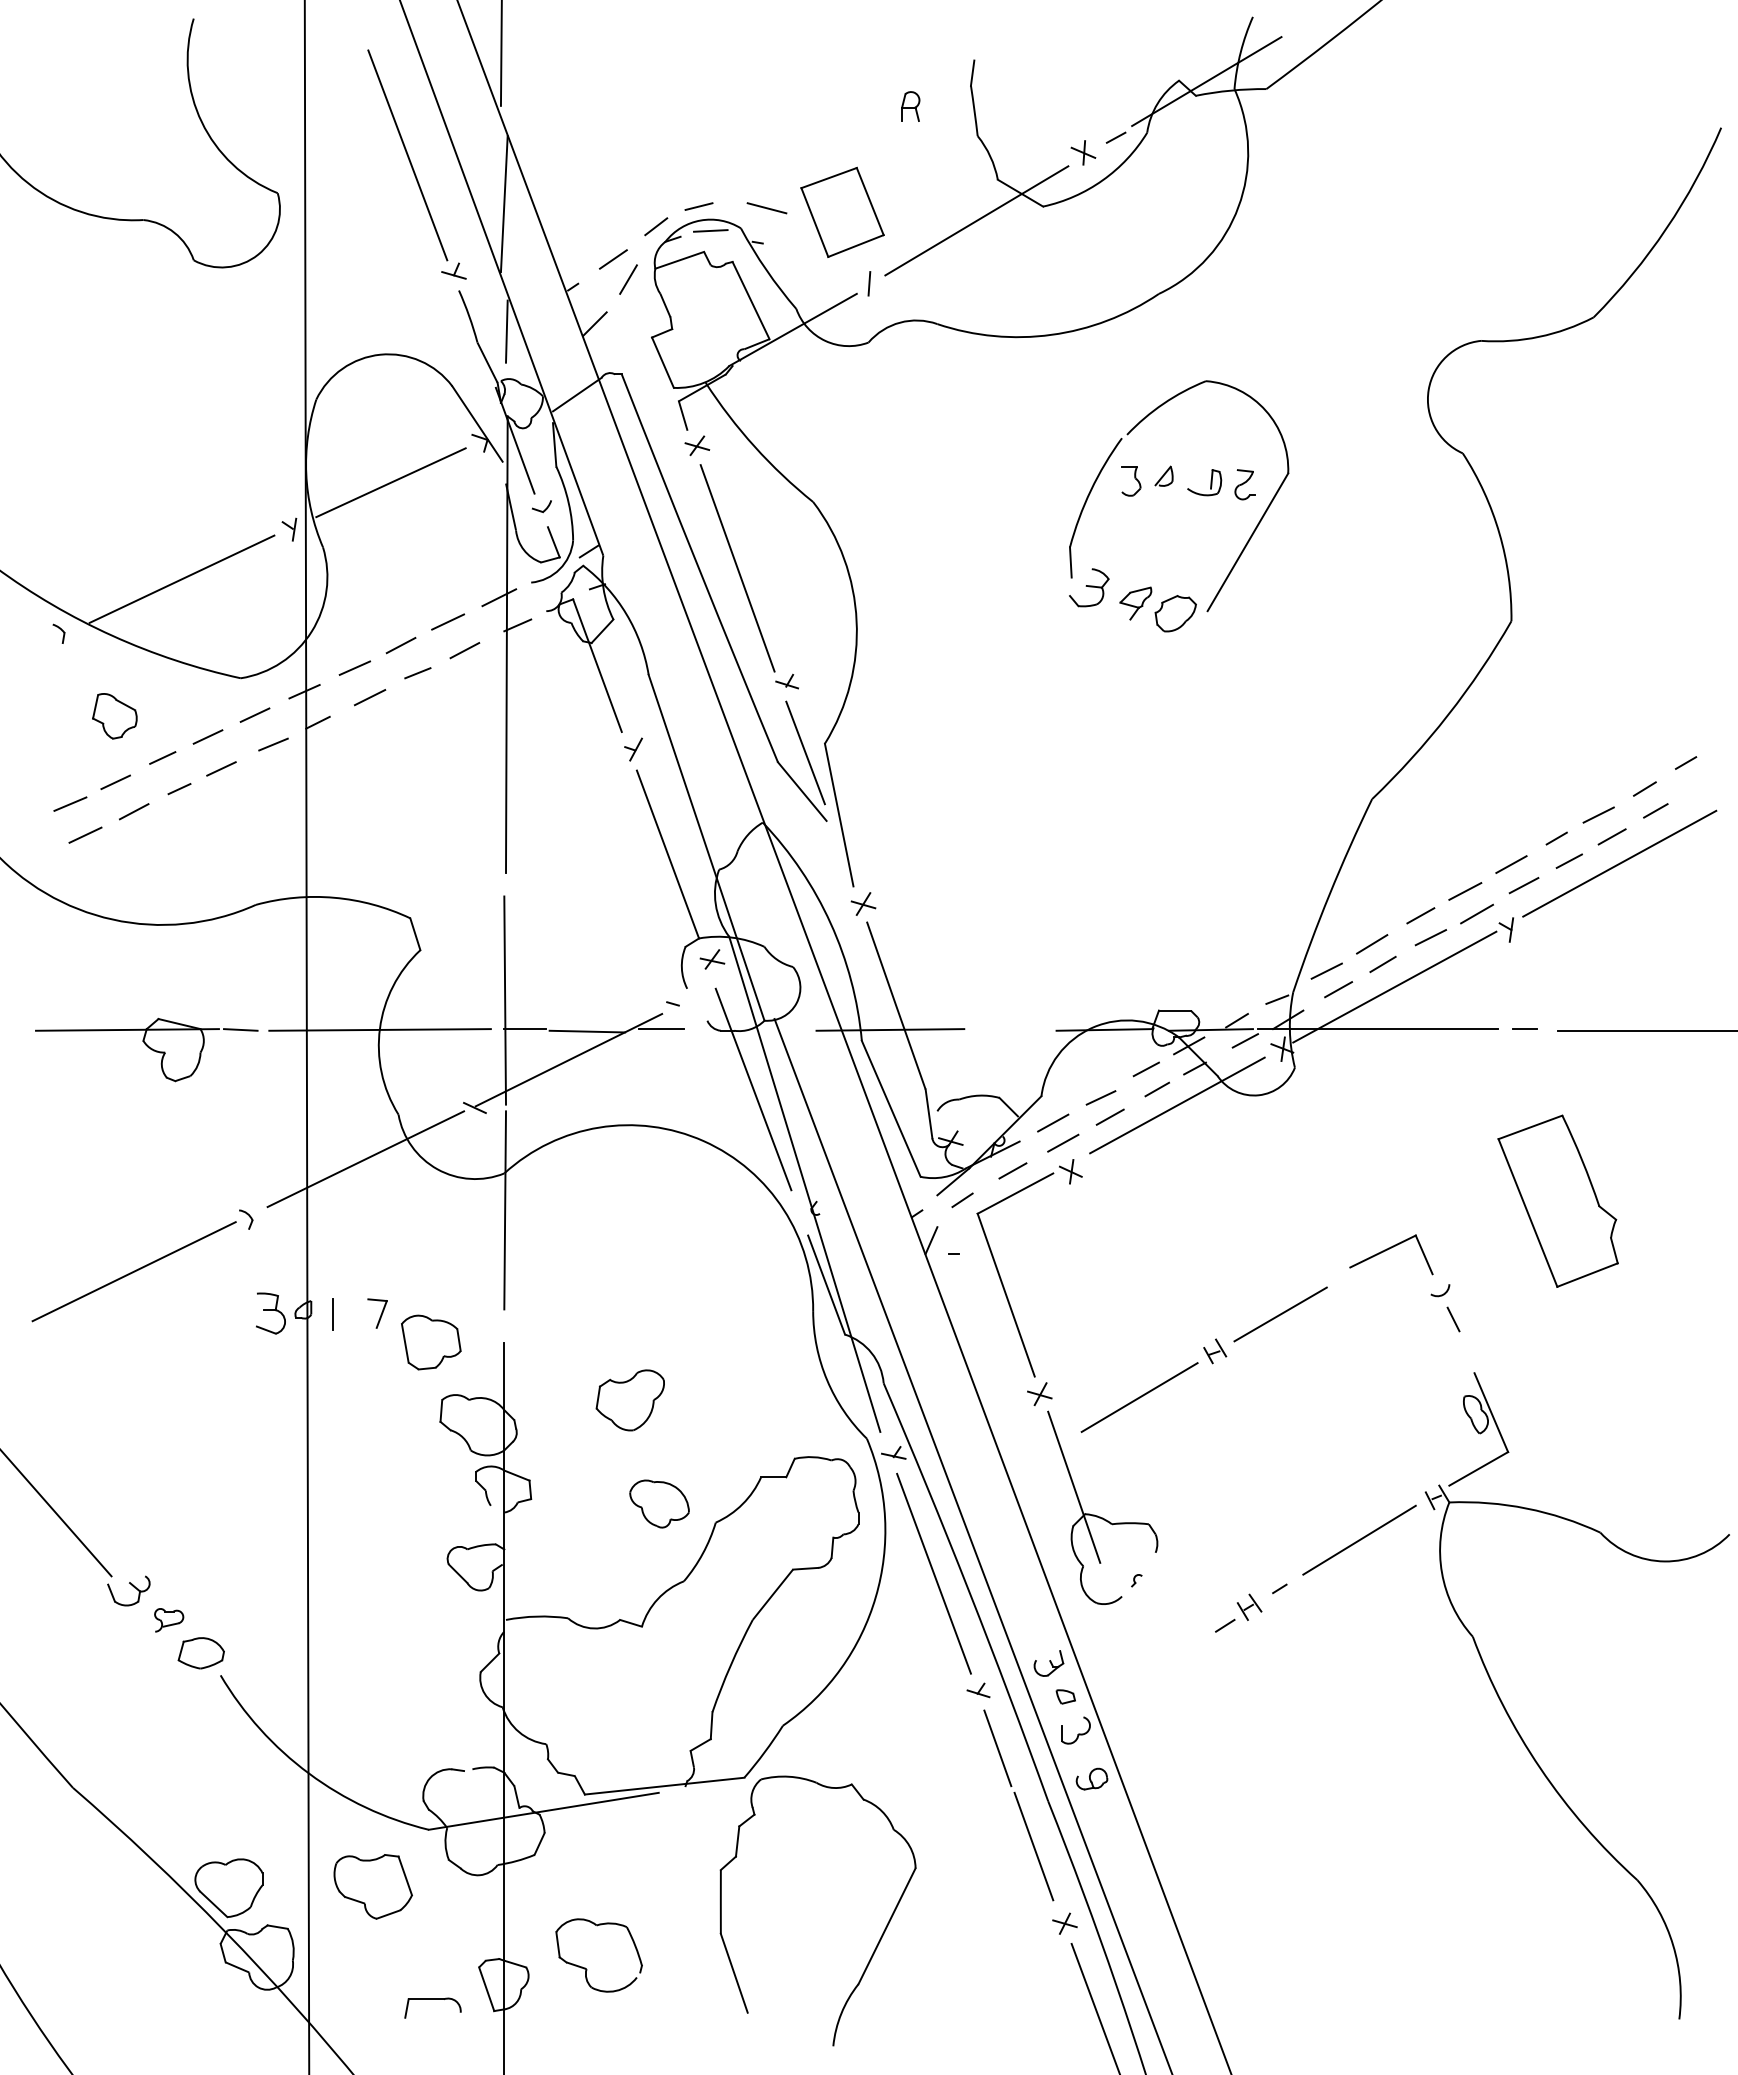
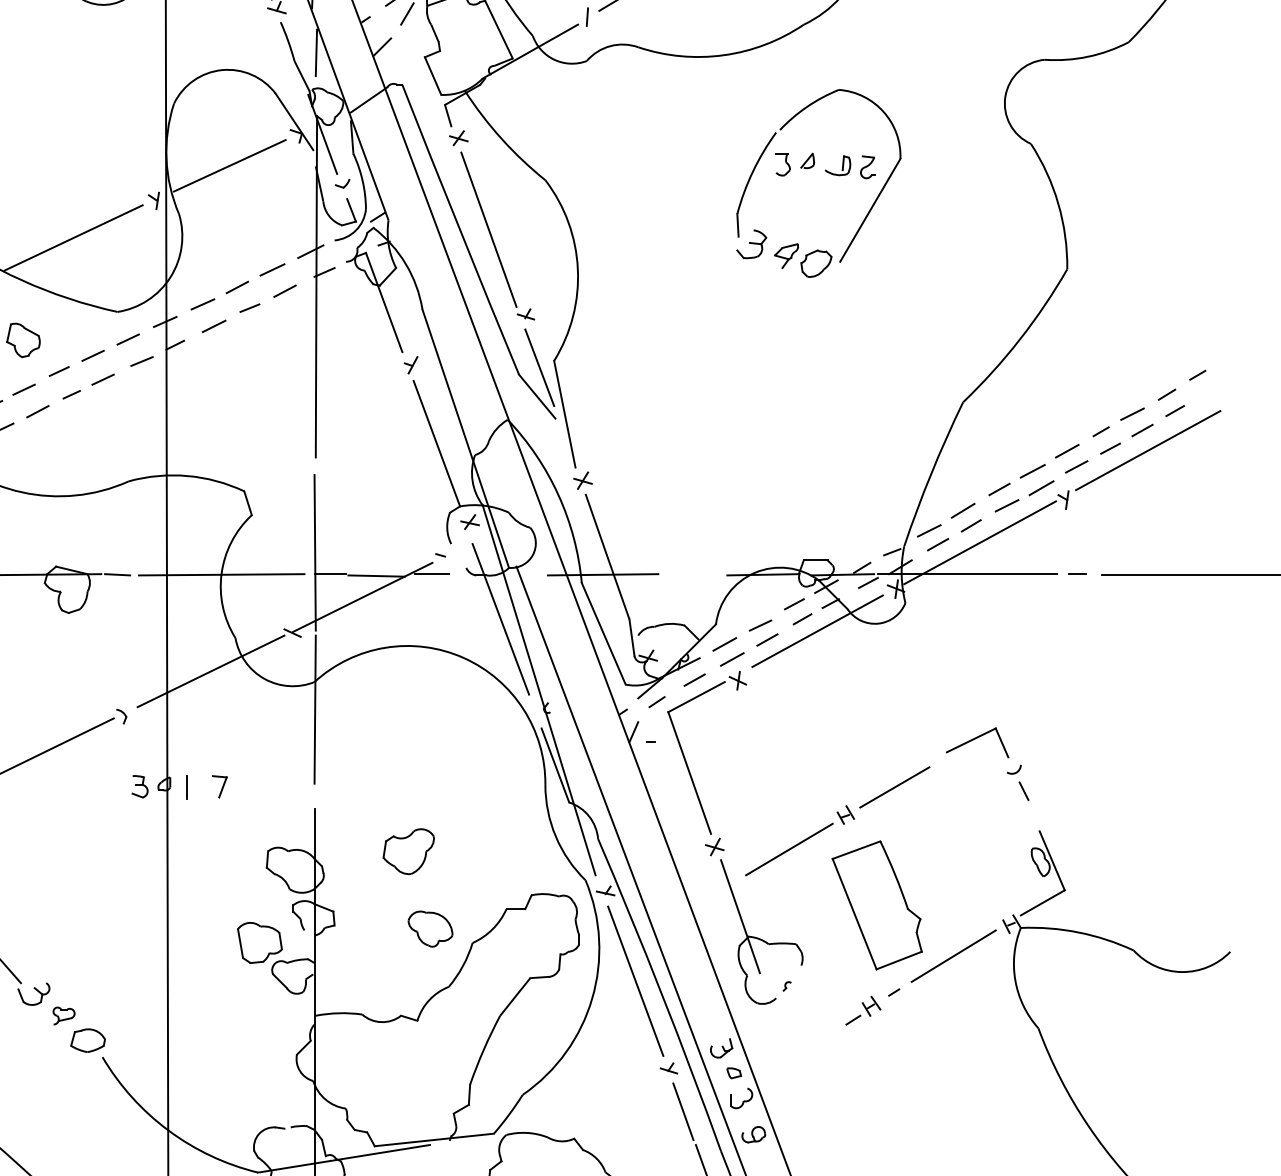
part: (1557, 1200) -> (876, 904), moved
part: (270, 1313) -> (139, 786), size x0.71
part: (431, 1342) -> (260, 942), moved

